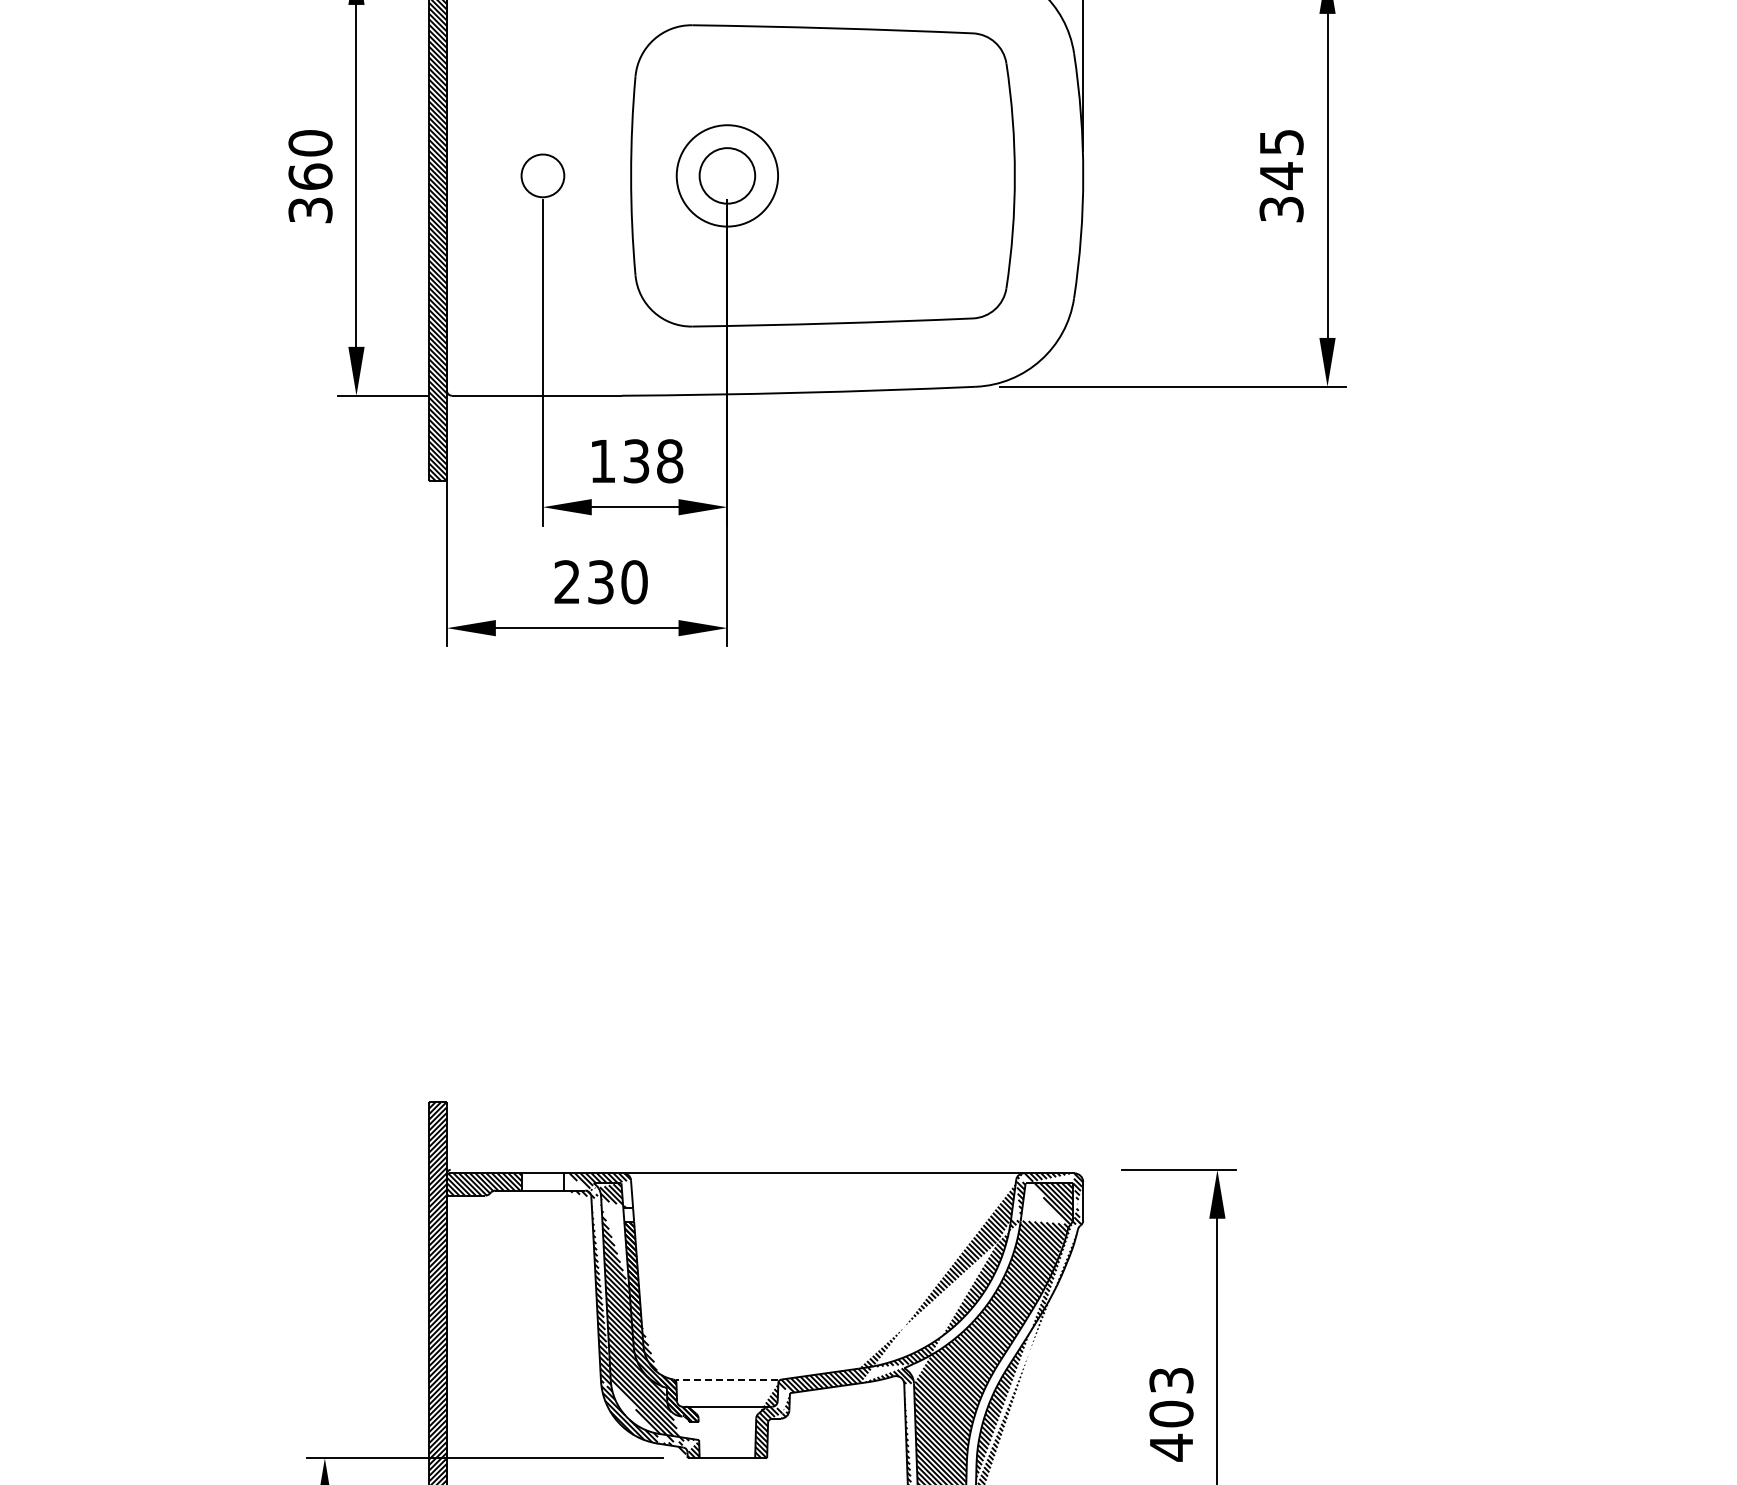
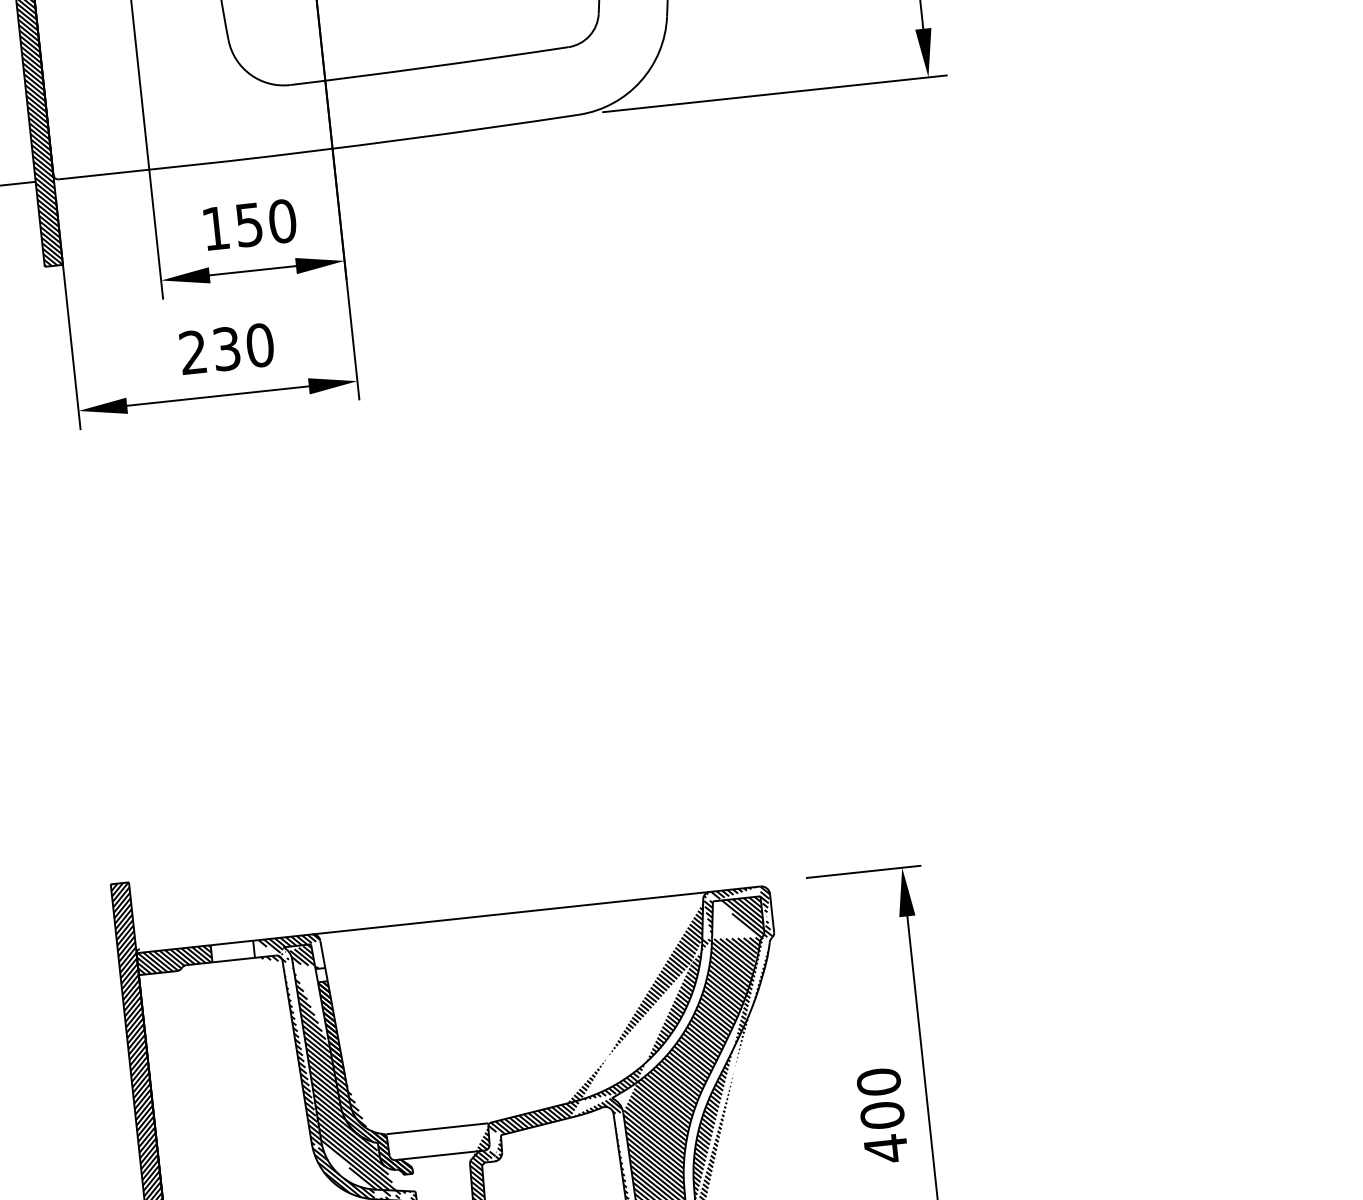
text: (653, 461) -> (266, 223), 138 -> 150
line: (726, 1379) -> (436, 1128), dashed -> solid
text: (1171, 1380) -> (878, 1082), 403 -> 400

